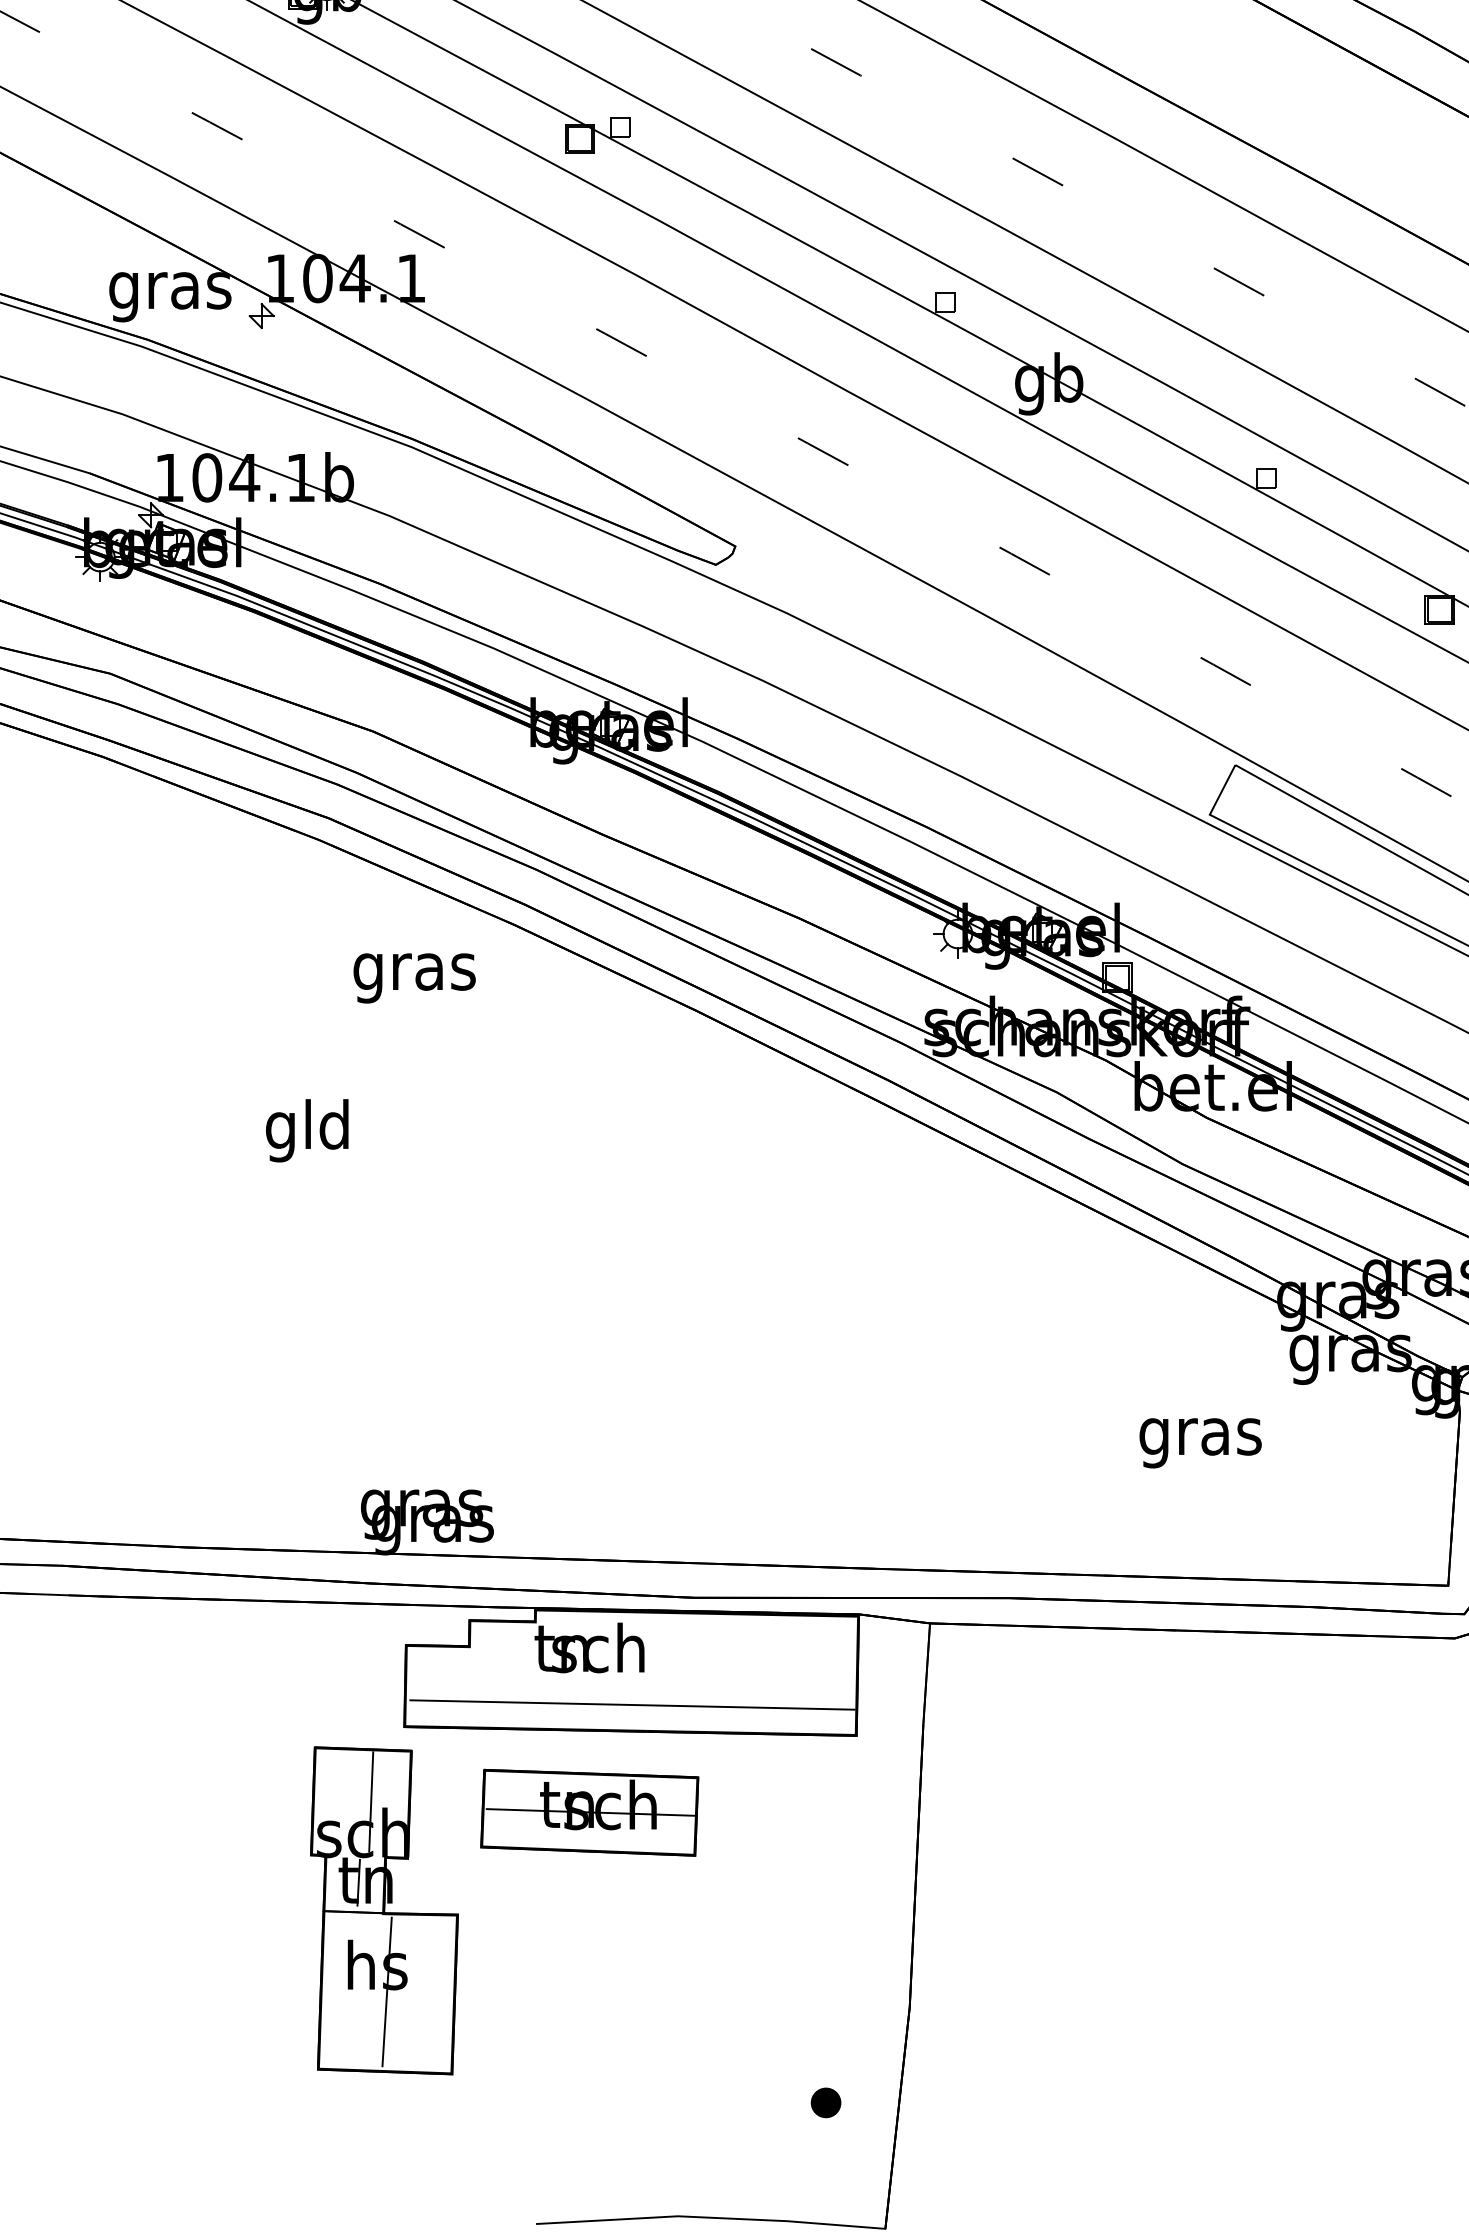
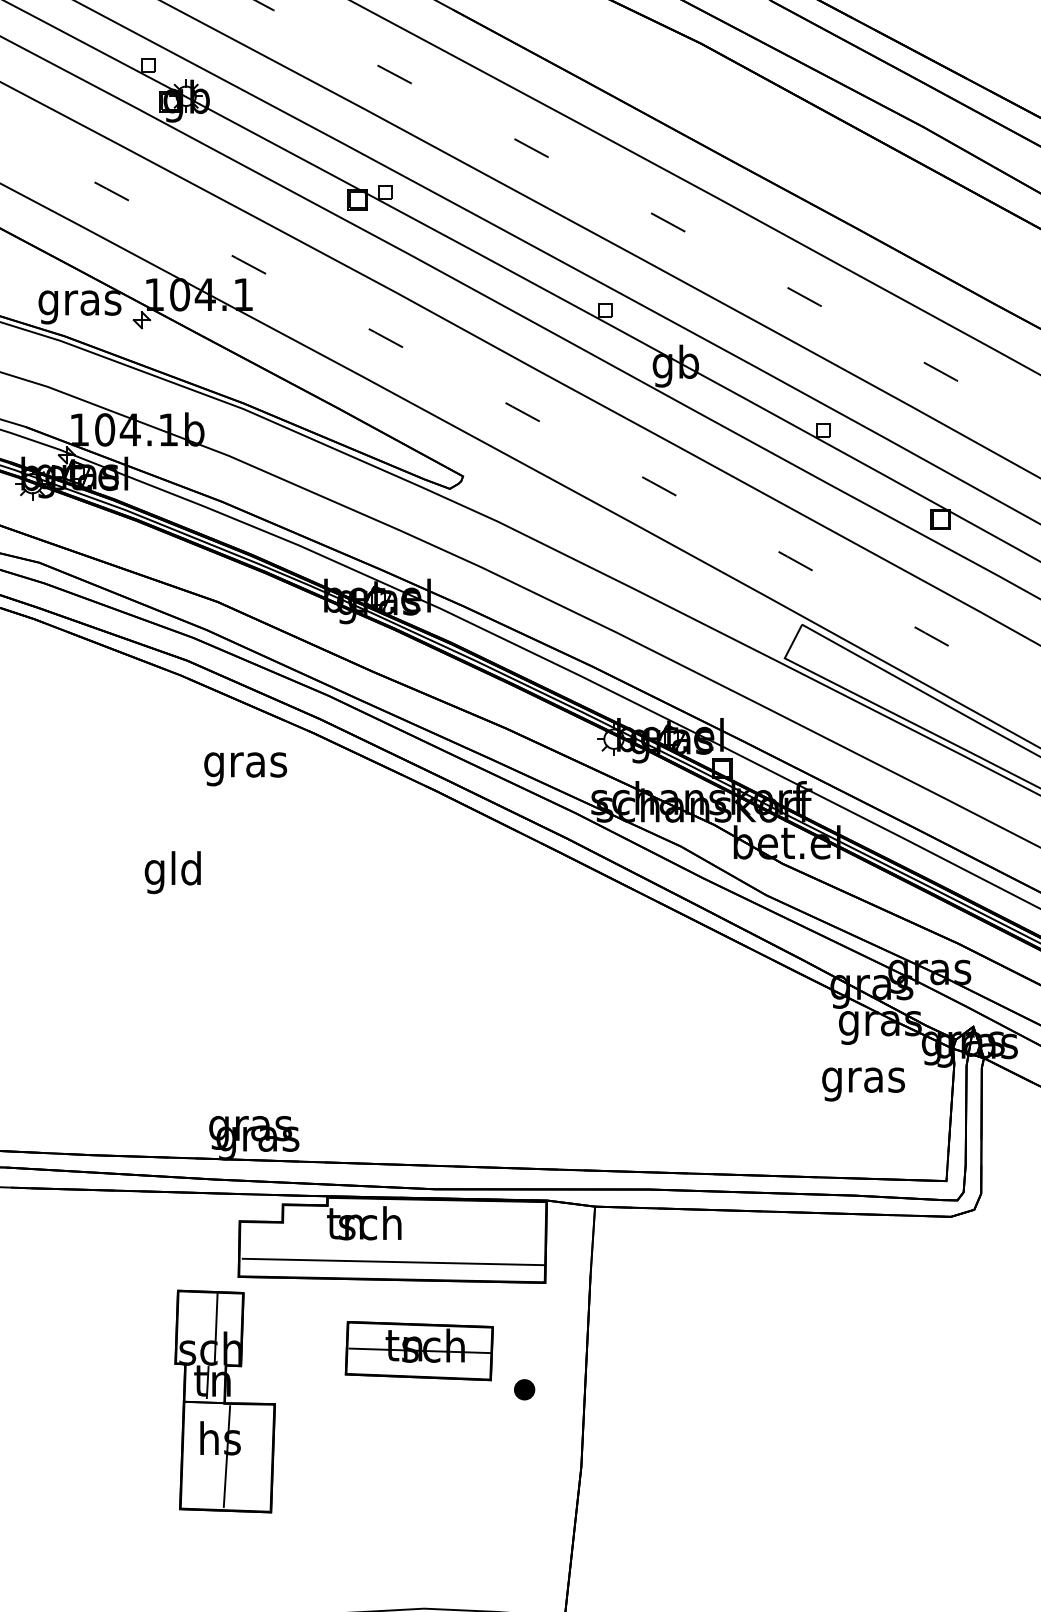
text: (1200, 1443) -> (863, 1084), moved
part: (588, 1813) -> (418, 1351), moved
part: (825, 2102) -> (524, 1389), moved

